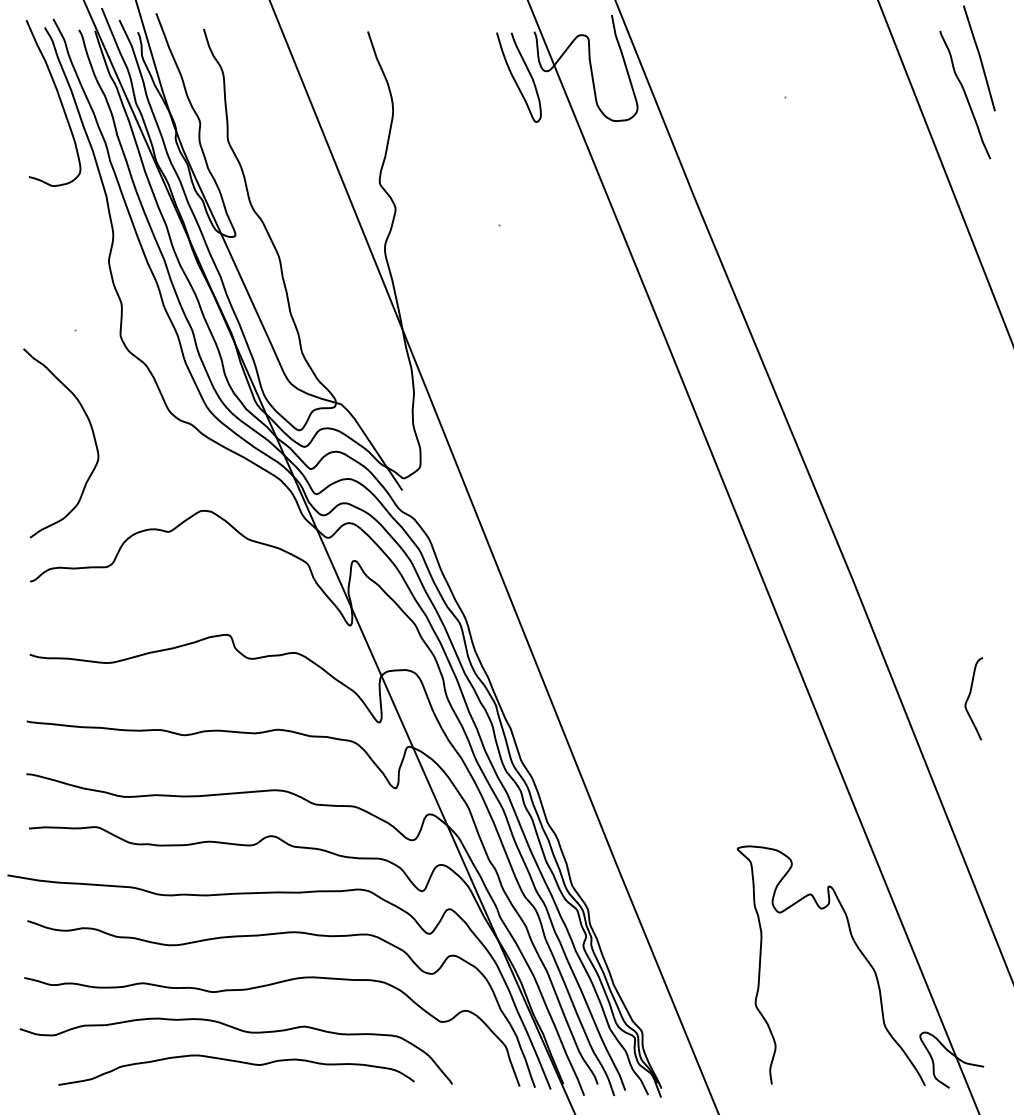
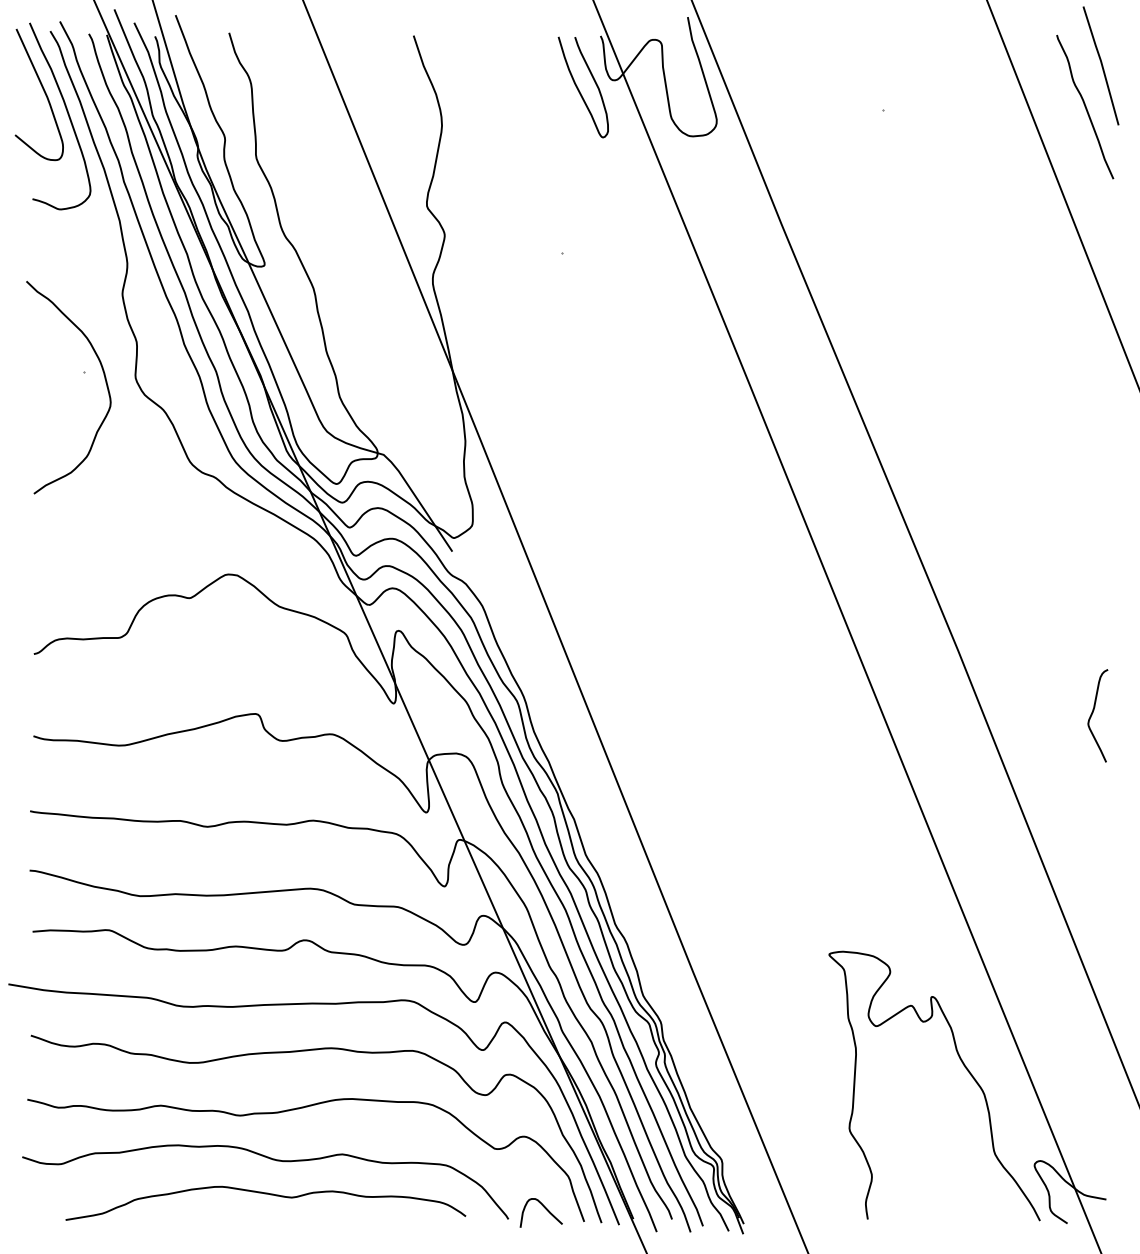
curve: (38, 81) -> (43, 91), added
curve: (92, 436) -> (104, 379), moved
curve: (969, 696) -> (1093, 713), moved
curve: (484, 1074) -> (544, 1208), added

